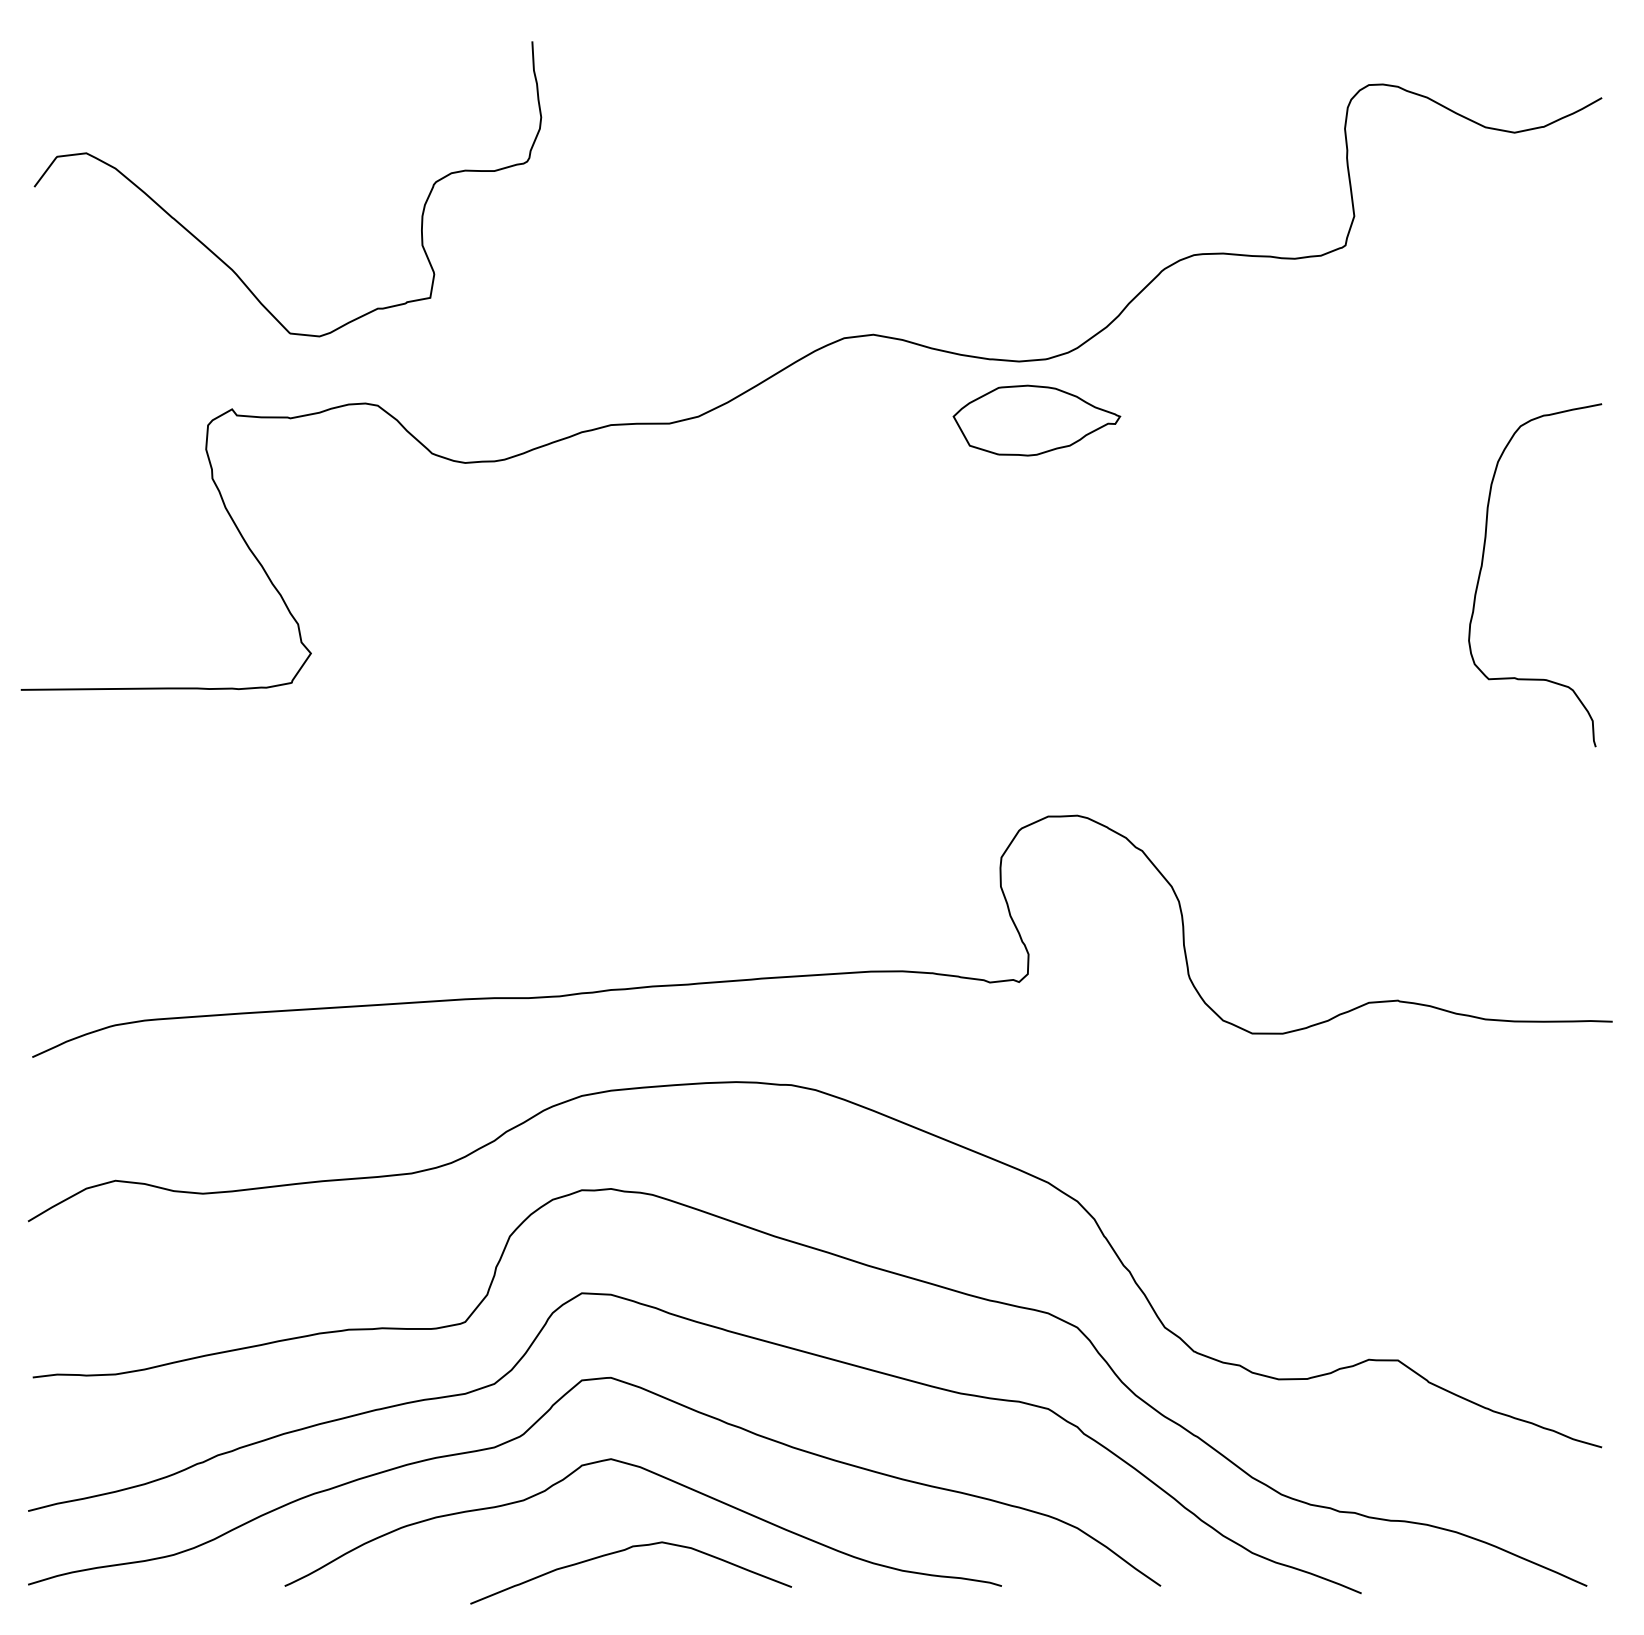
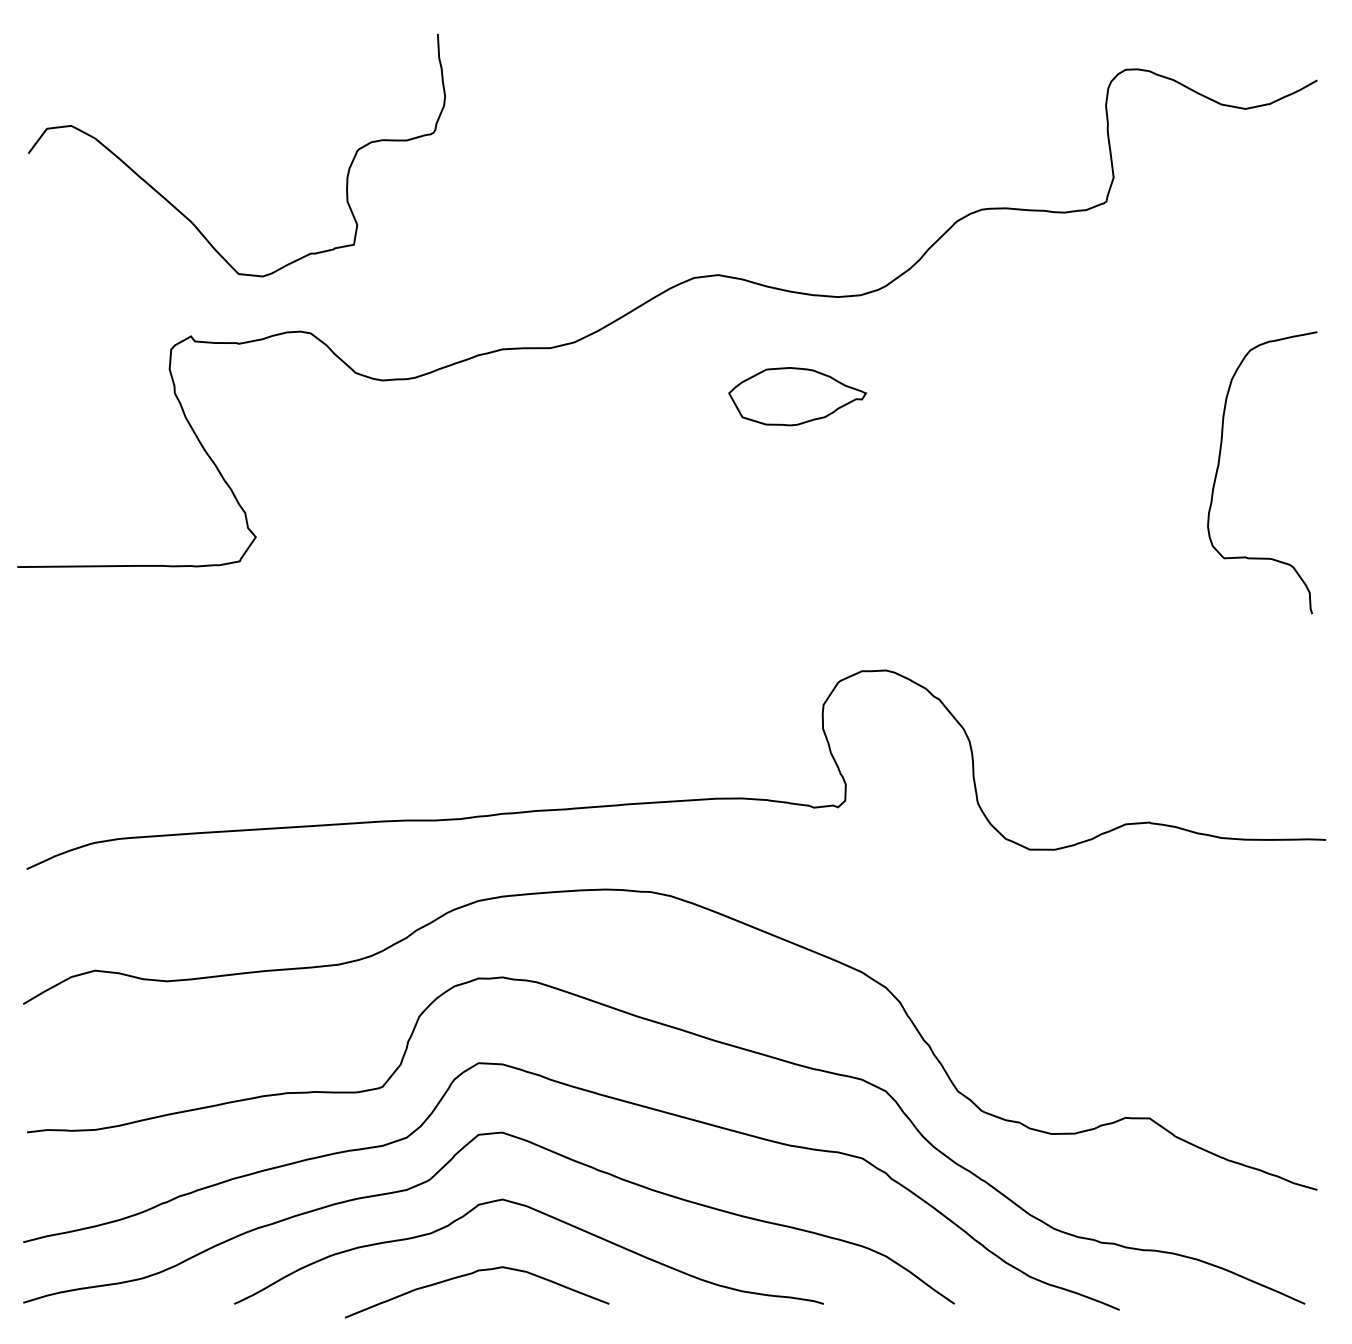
part: (1036, 420) -> (797, 396), moved
curve: (623, 1551) -> (470, 1274), moved

